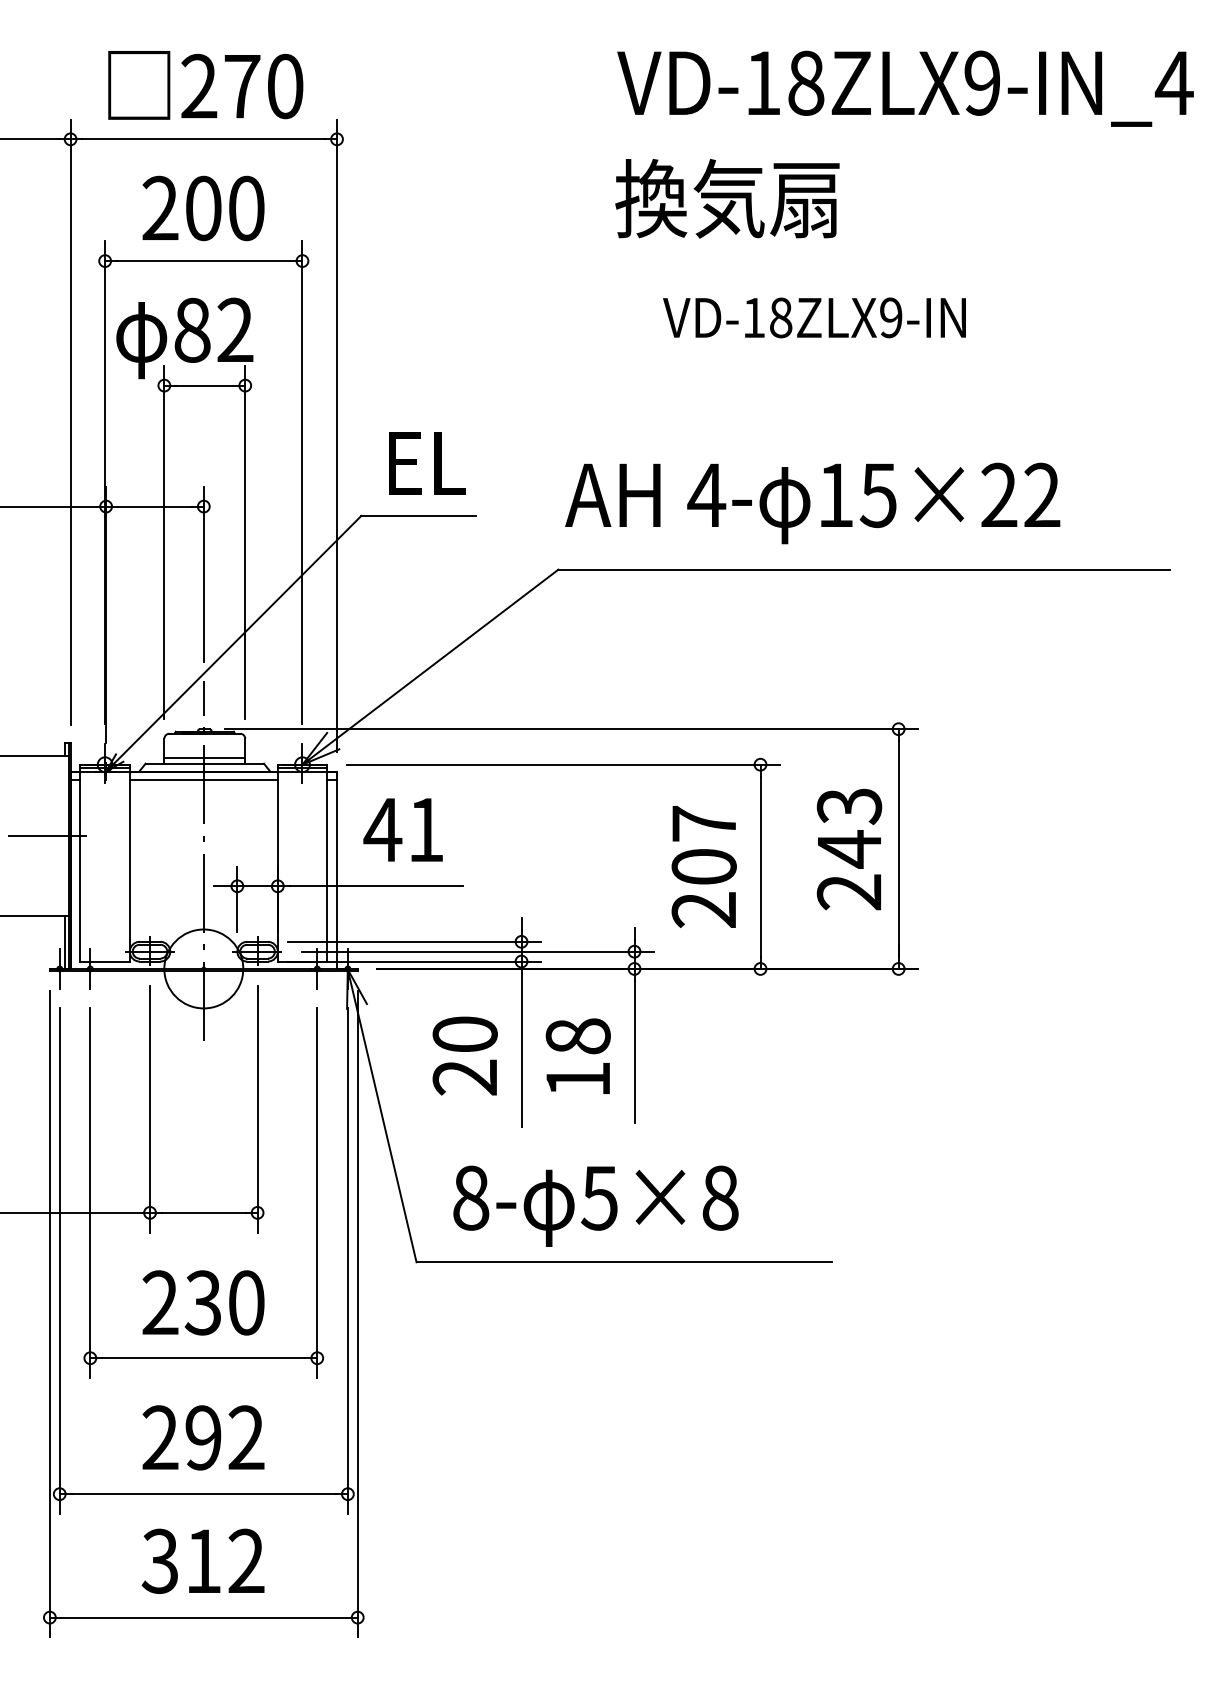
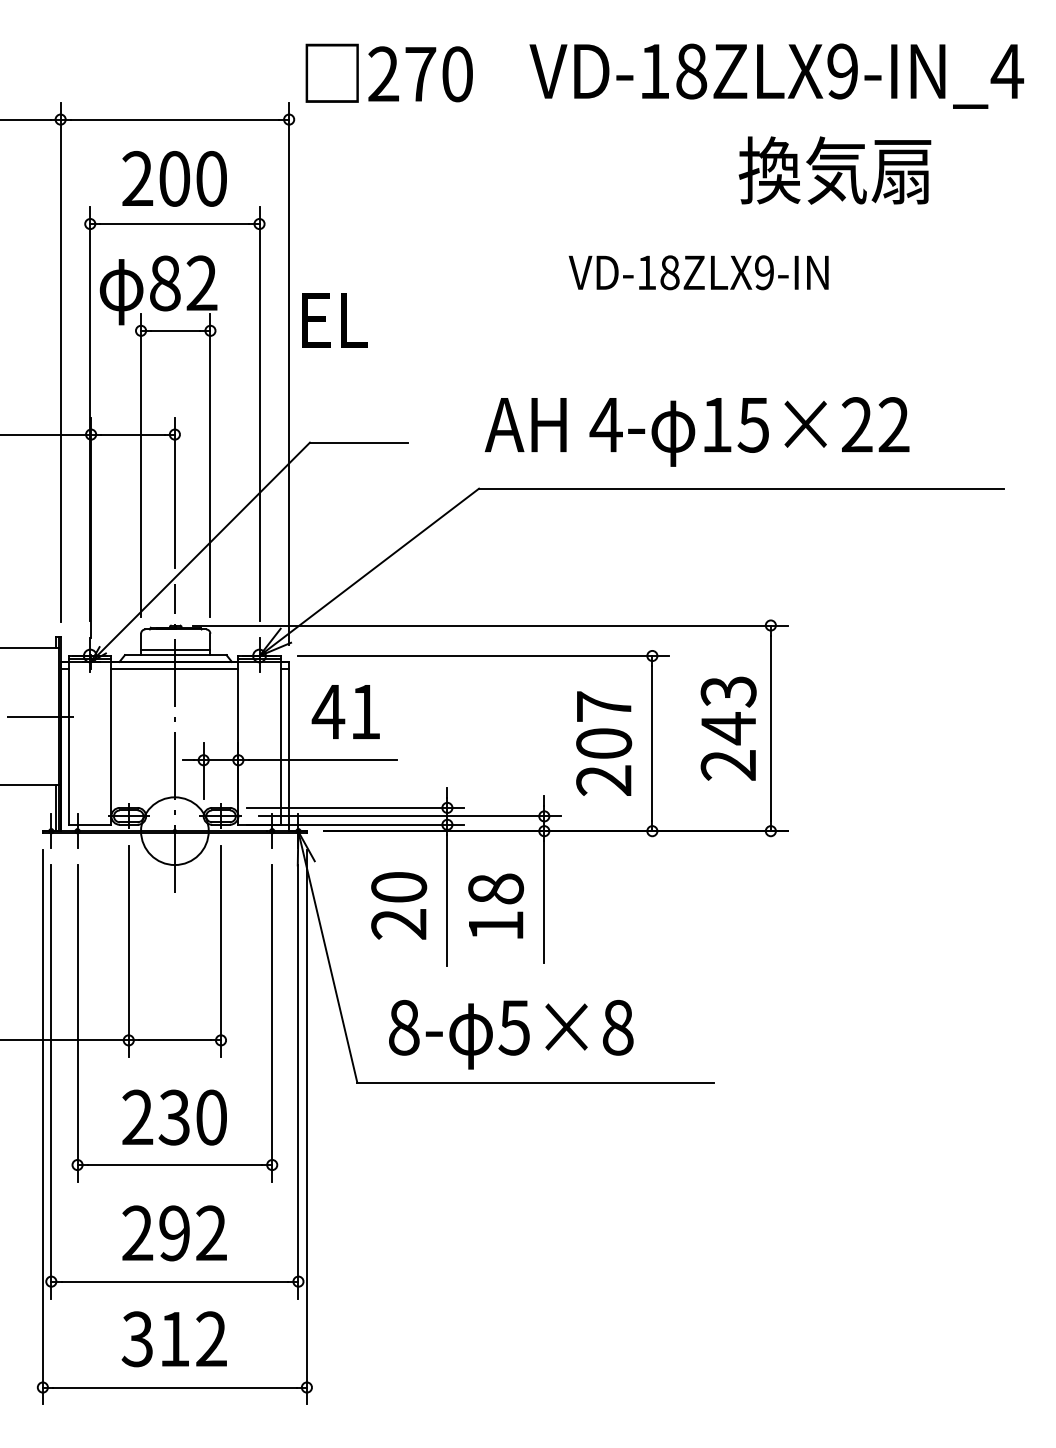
text: (205, 85) -> (389, 73), moved
text: (727, 198) -> (835, 170), moved
text: (427, 463) -> (335, 320), moved

